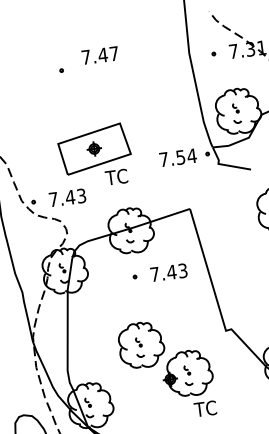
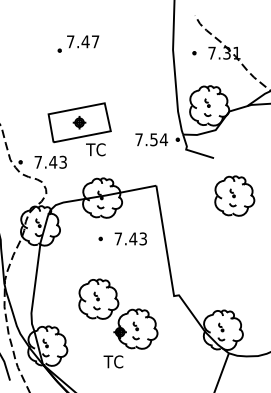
text: (100, 55) -> (83, 41), moved
text: (205, 408) -> (113, 361), moved

